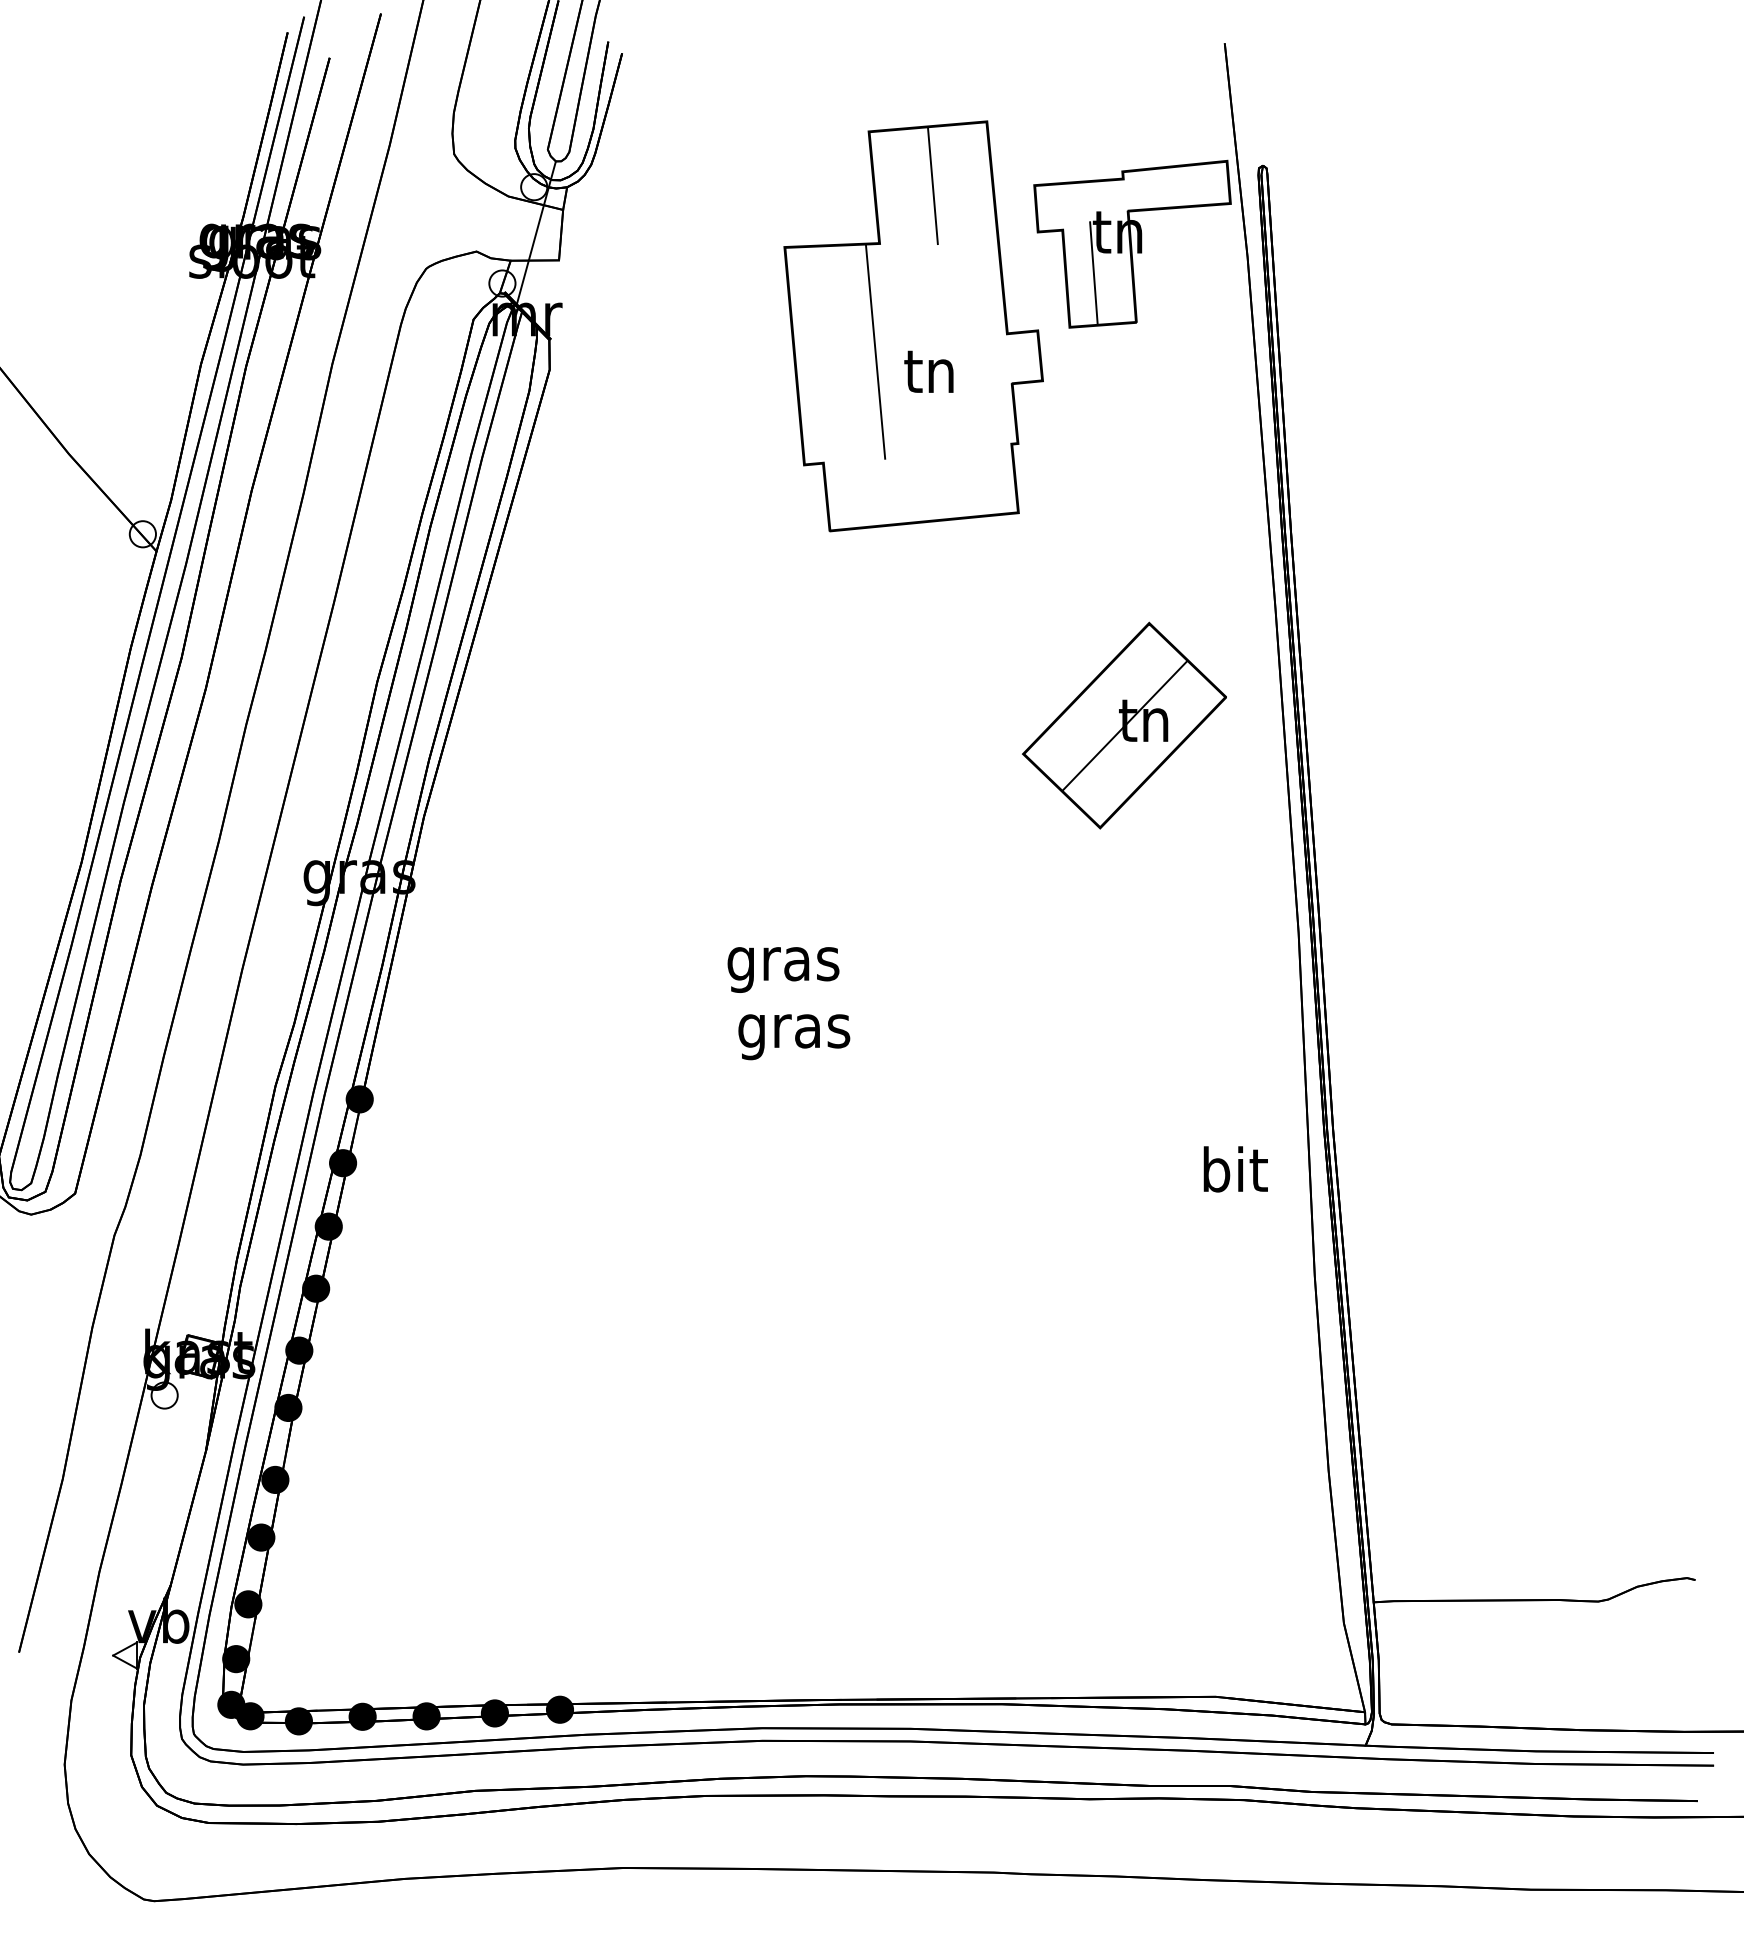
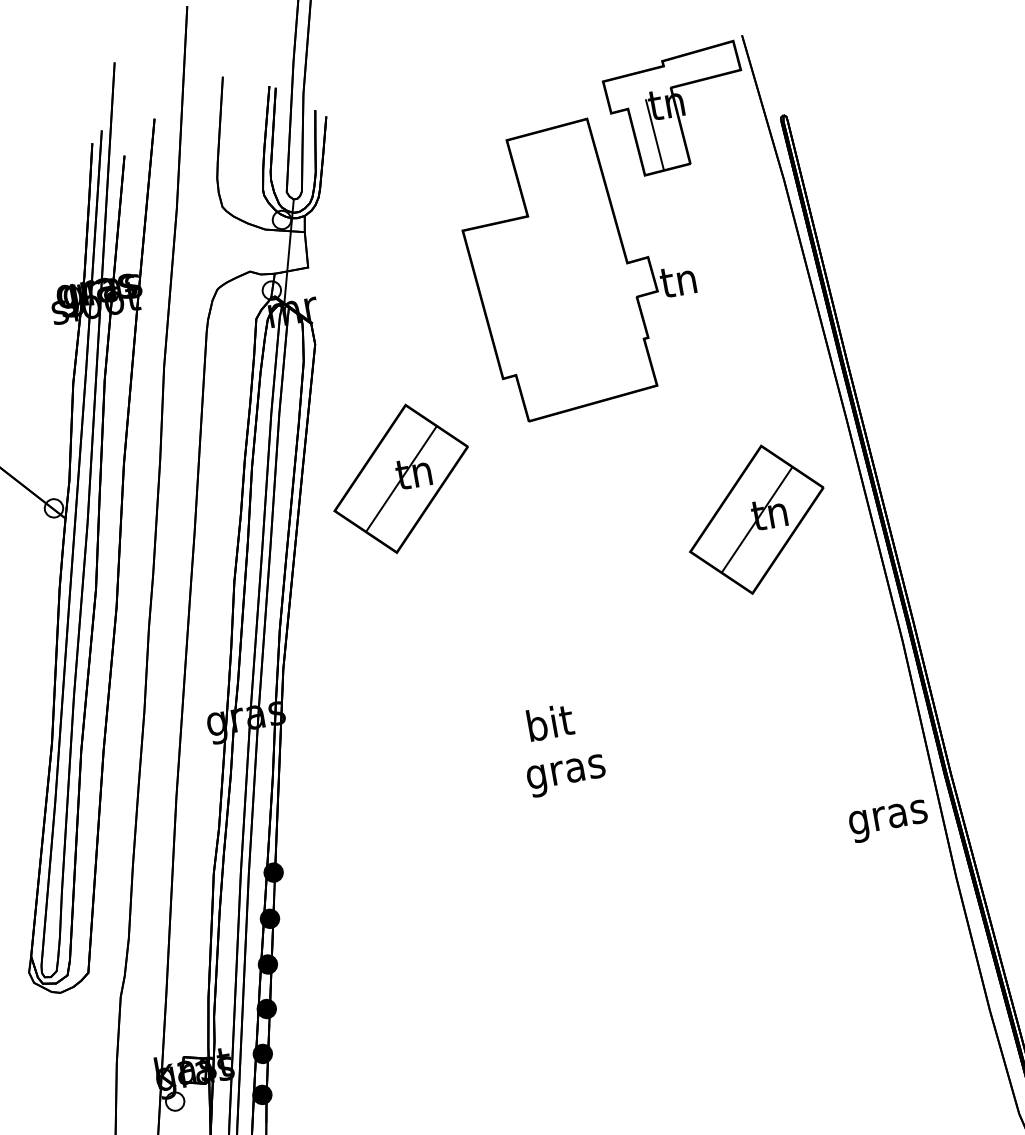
line: (932, 186) -> (557, 170), removed
part: (1132, 243) -> (677, 109), moved
line: (875, 351) -> (538, 291), removed
text: (928, 371) -> (677, 281), moved
part: (636, 579) -> (401, 478), added
text: (783, 963) -> (550, 726), gras -> bit
text: (1234, 1175) -> (888, 817), bit -> gras

